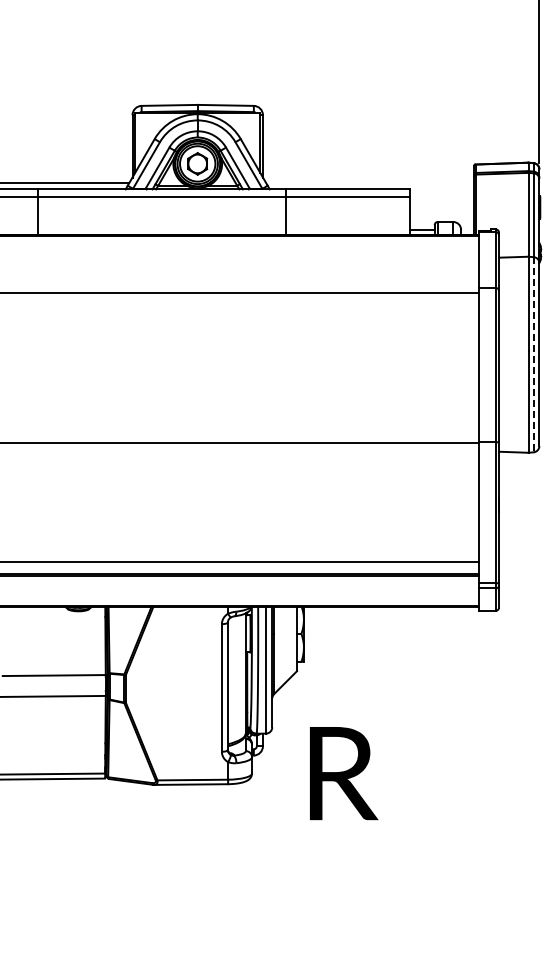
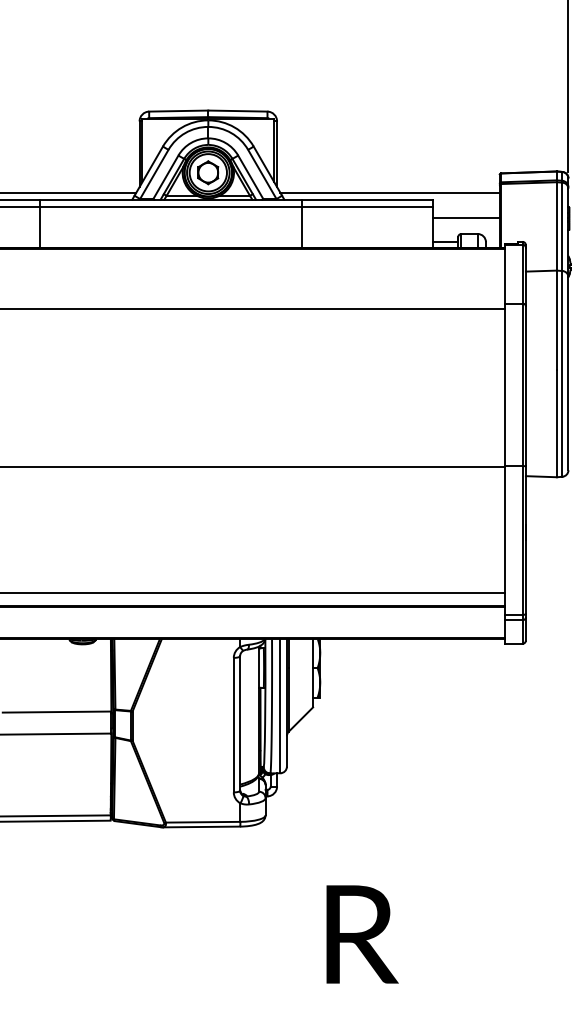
line: (370, 183) -> (390, 193), added
line: (442, 206) -> (466, 217), added
line: (533, 354) -> (562, 373), dashed -> solid
text: (344, 773) -> (363, 934), moved

